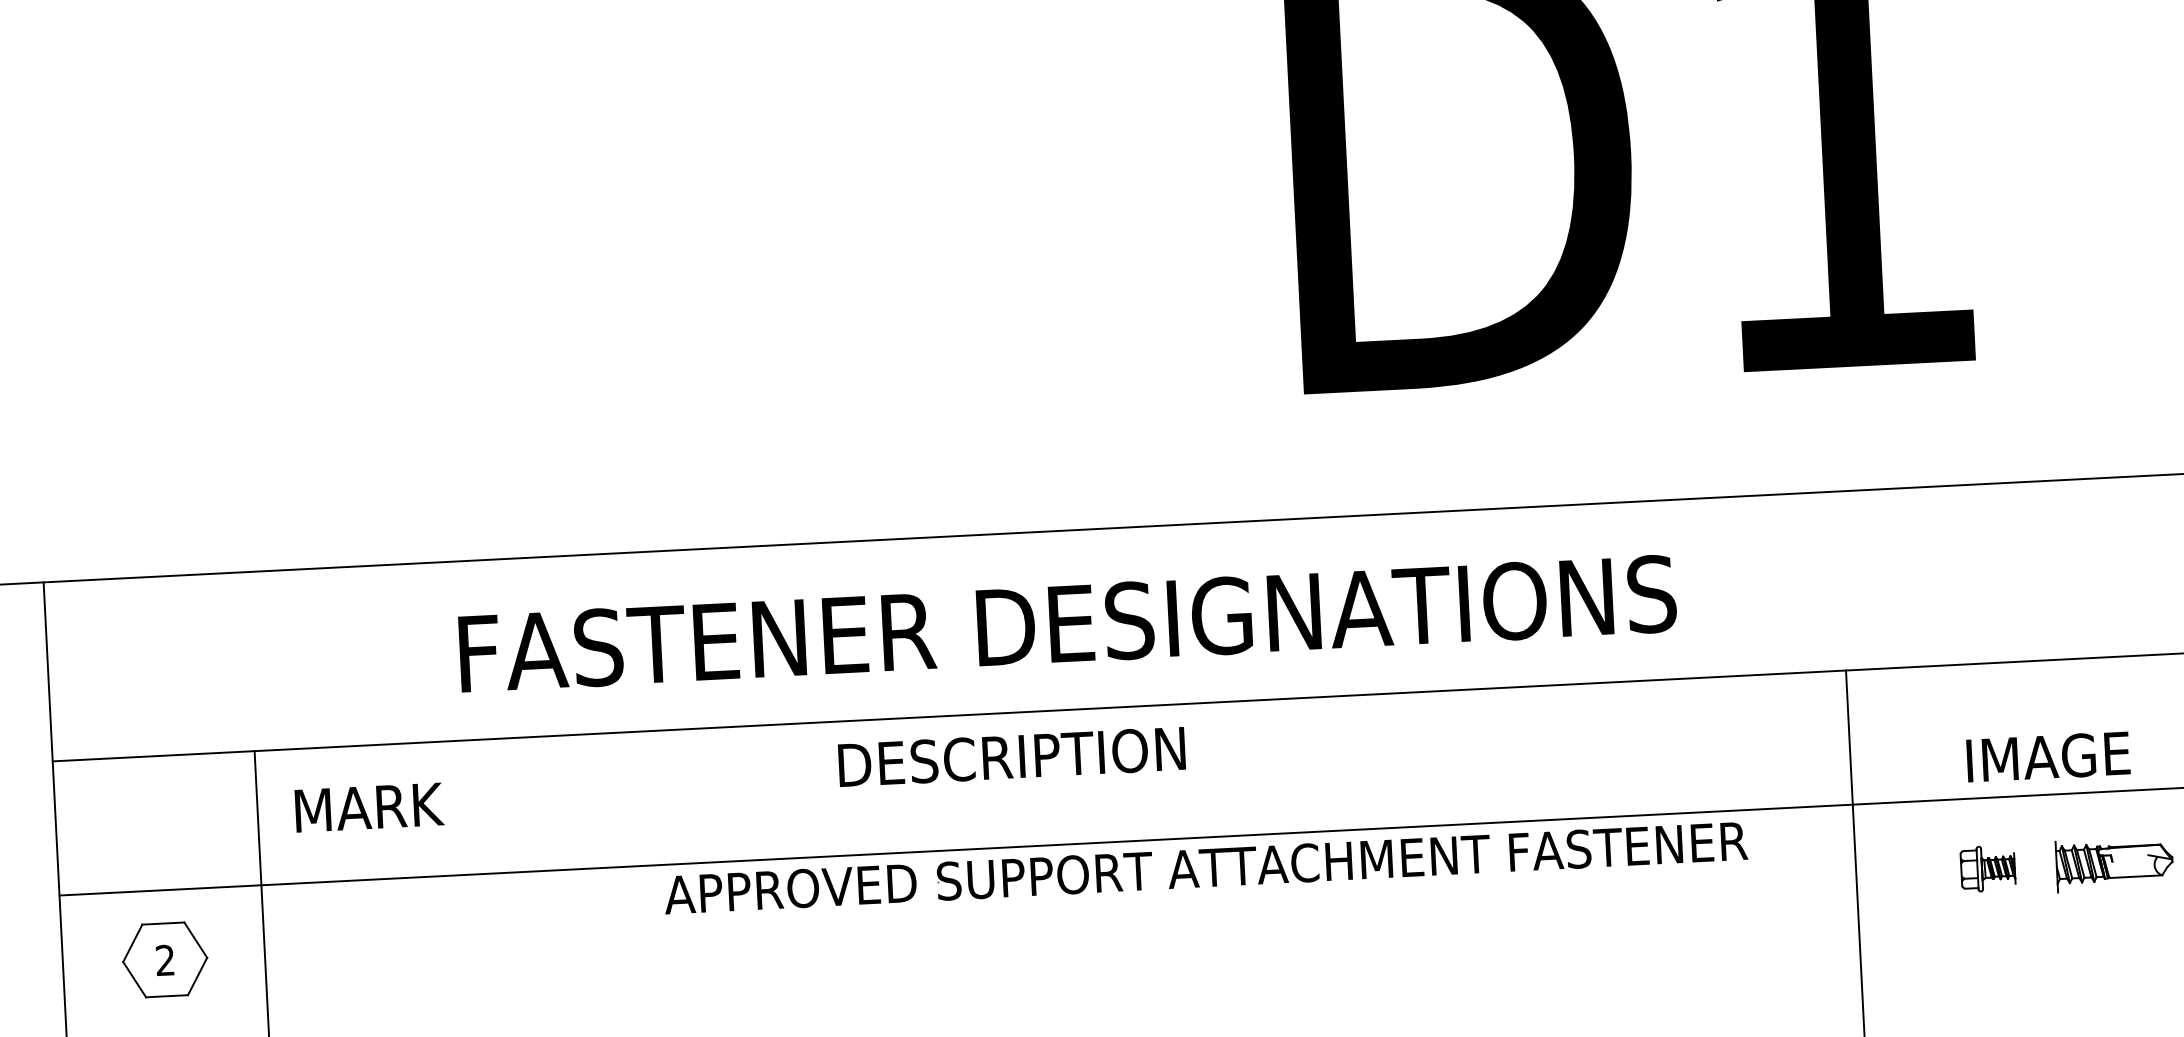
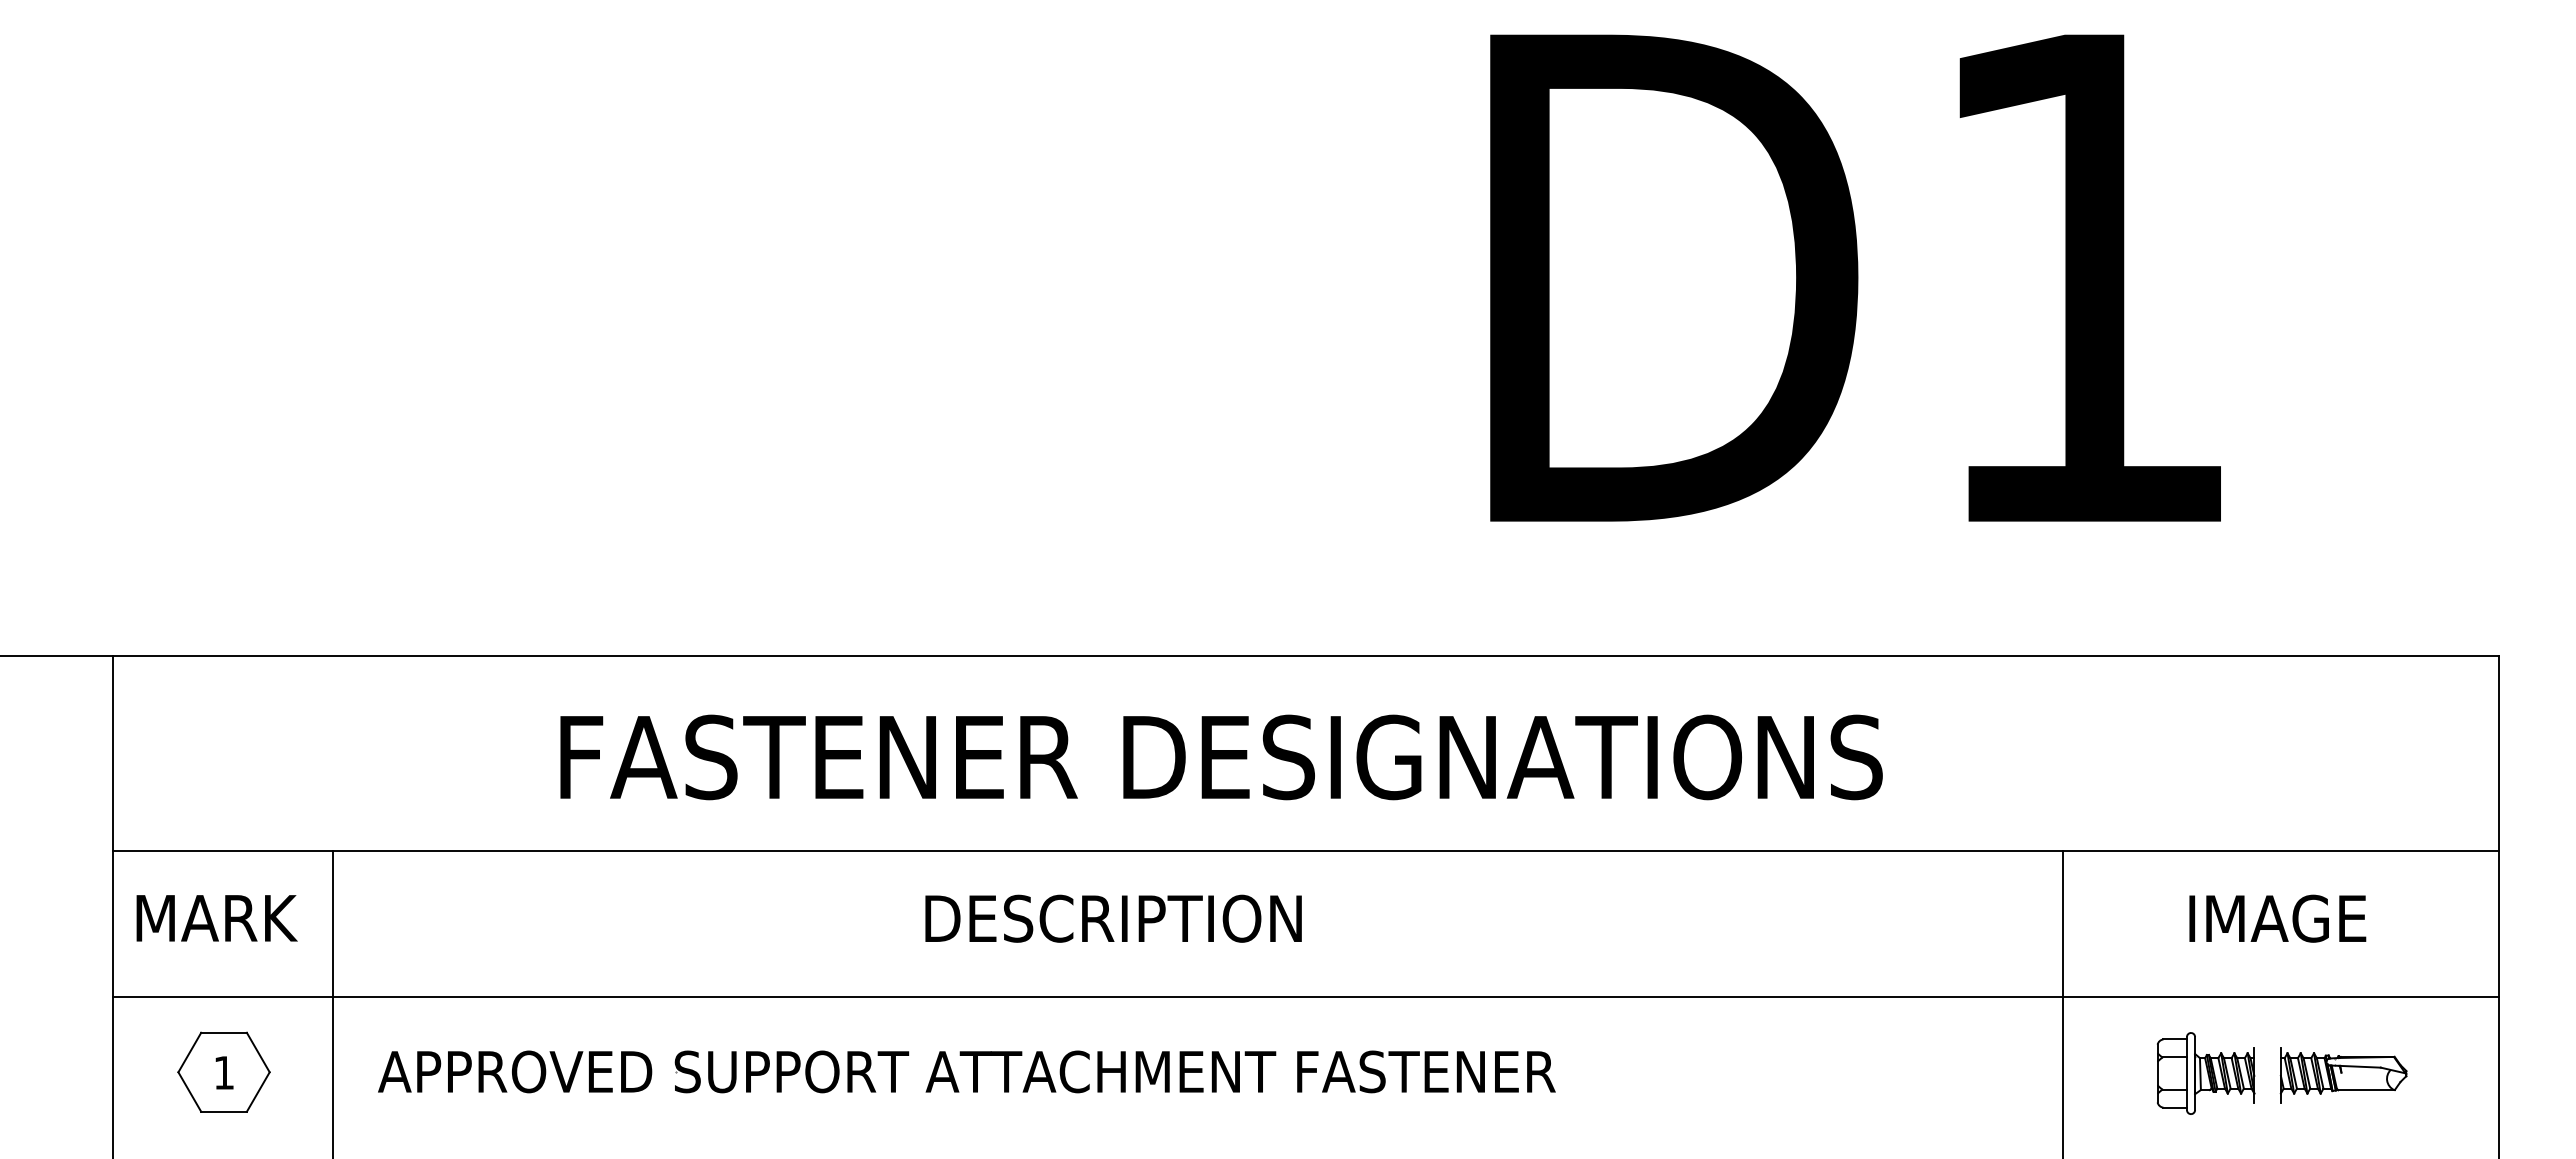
text: (1011, 756) -> (1113, 918), moved
text: (2048, 756) -> (2277, 918), moved
text: (369, 807) -> (216, 918), moved
line: (2128, 855) -> (2359, 1066), added
part: (1211, 867) -> (973, 1071), moved
part: (1988, 868) -> (2206, 1073), size x1.67
text: (164, 960) -> (223, 1072), 2 -> 1

